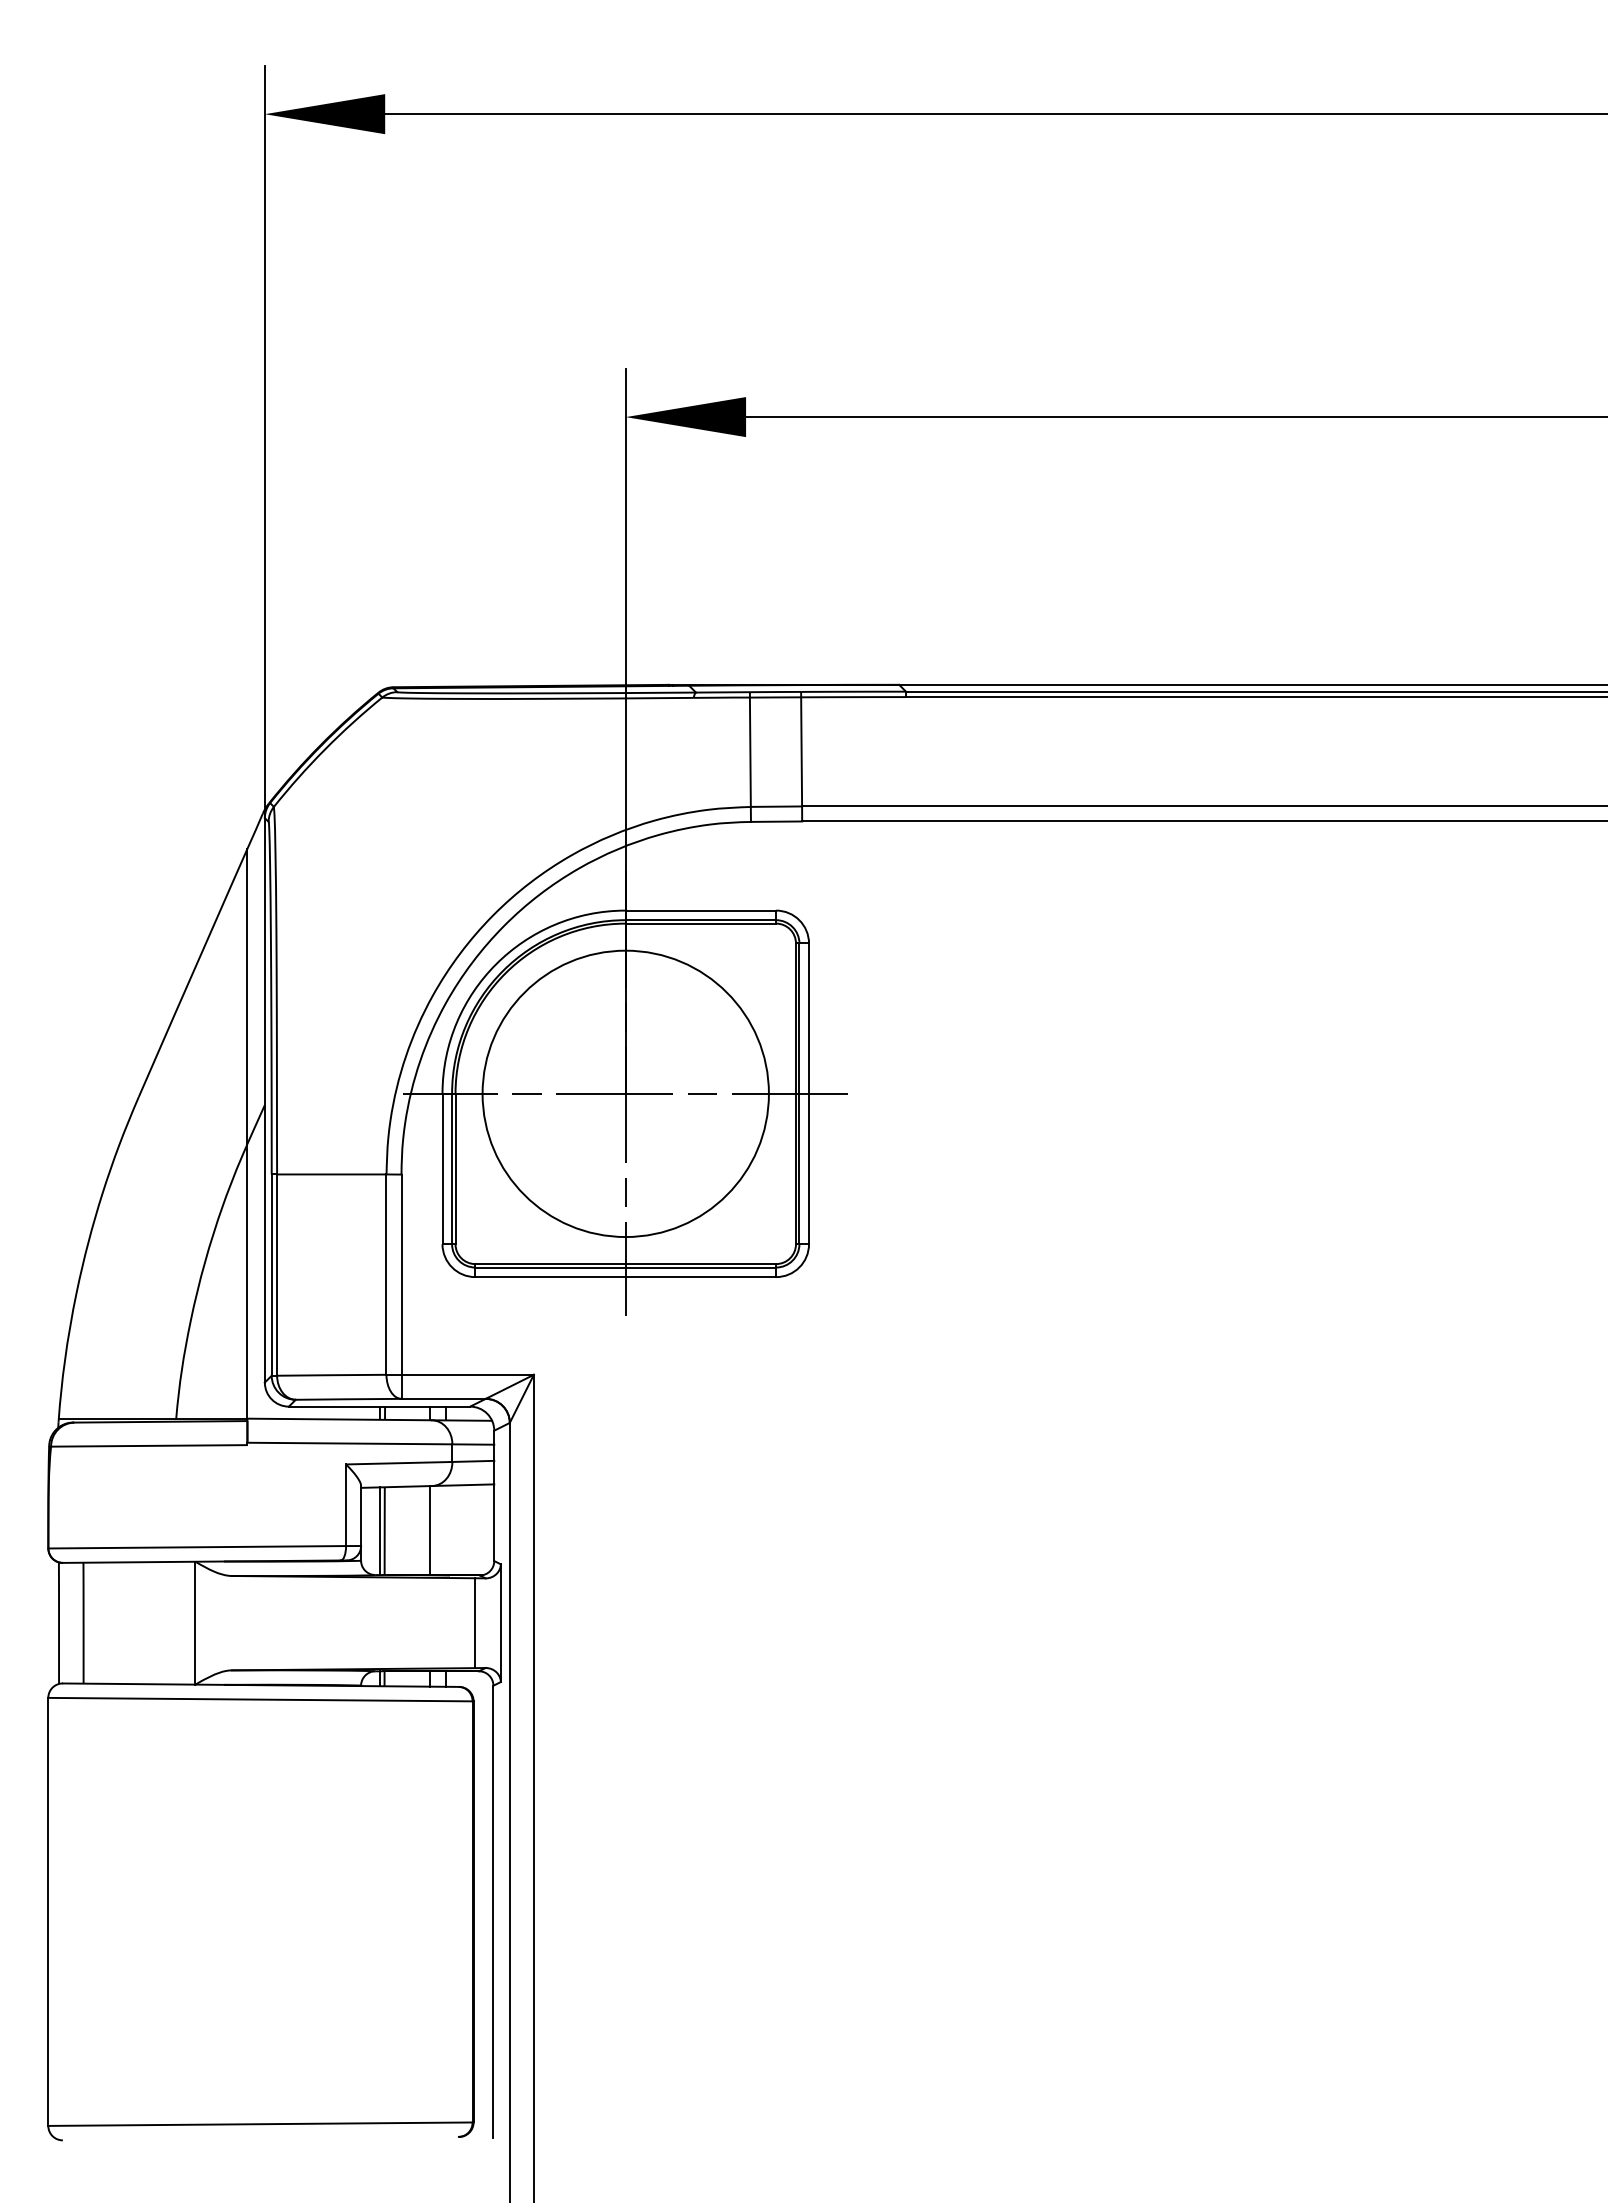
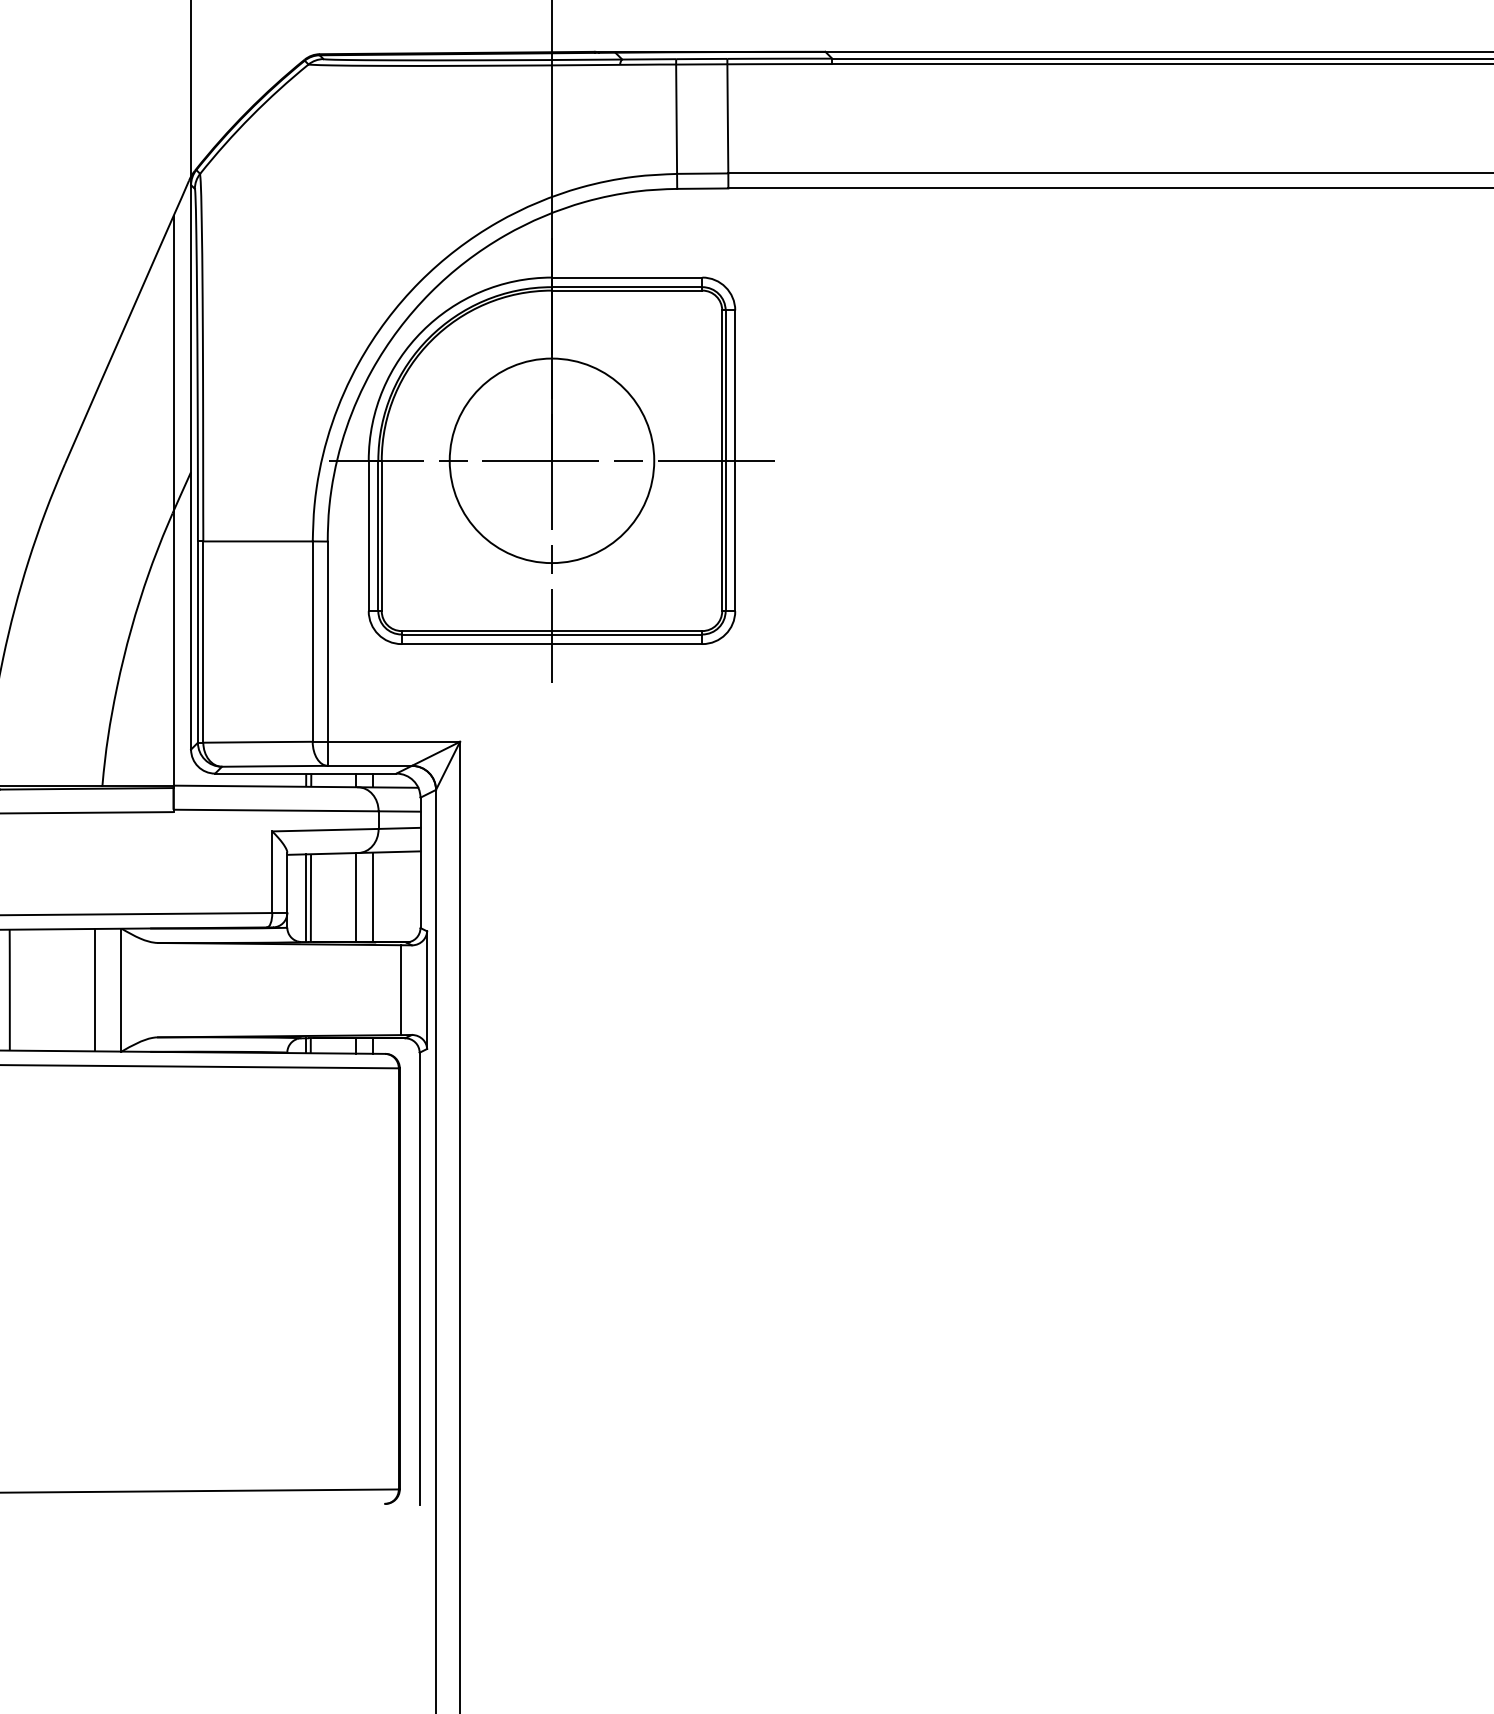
circle: (625, 1093) -> (551, 460), size x0.71
line: (446, 1530) -> (372, 897), added
line: (168, 1622) -> (94, 989), added

